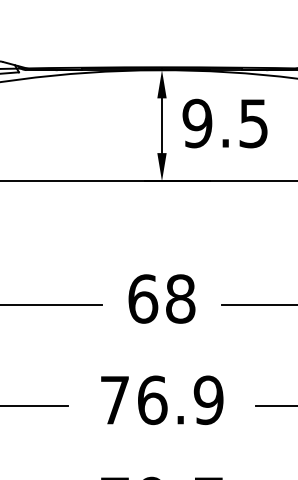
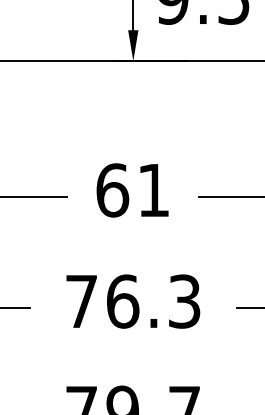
text: (180, 298) -> (153, 189), 68 -> 61
text: (208, 399) -> (184, 300), 76.9 -> 76.3

